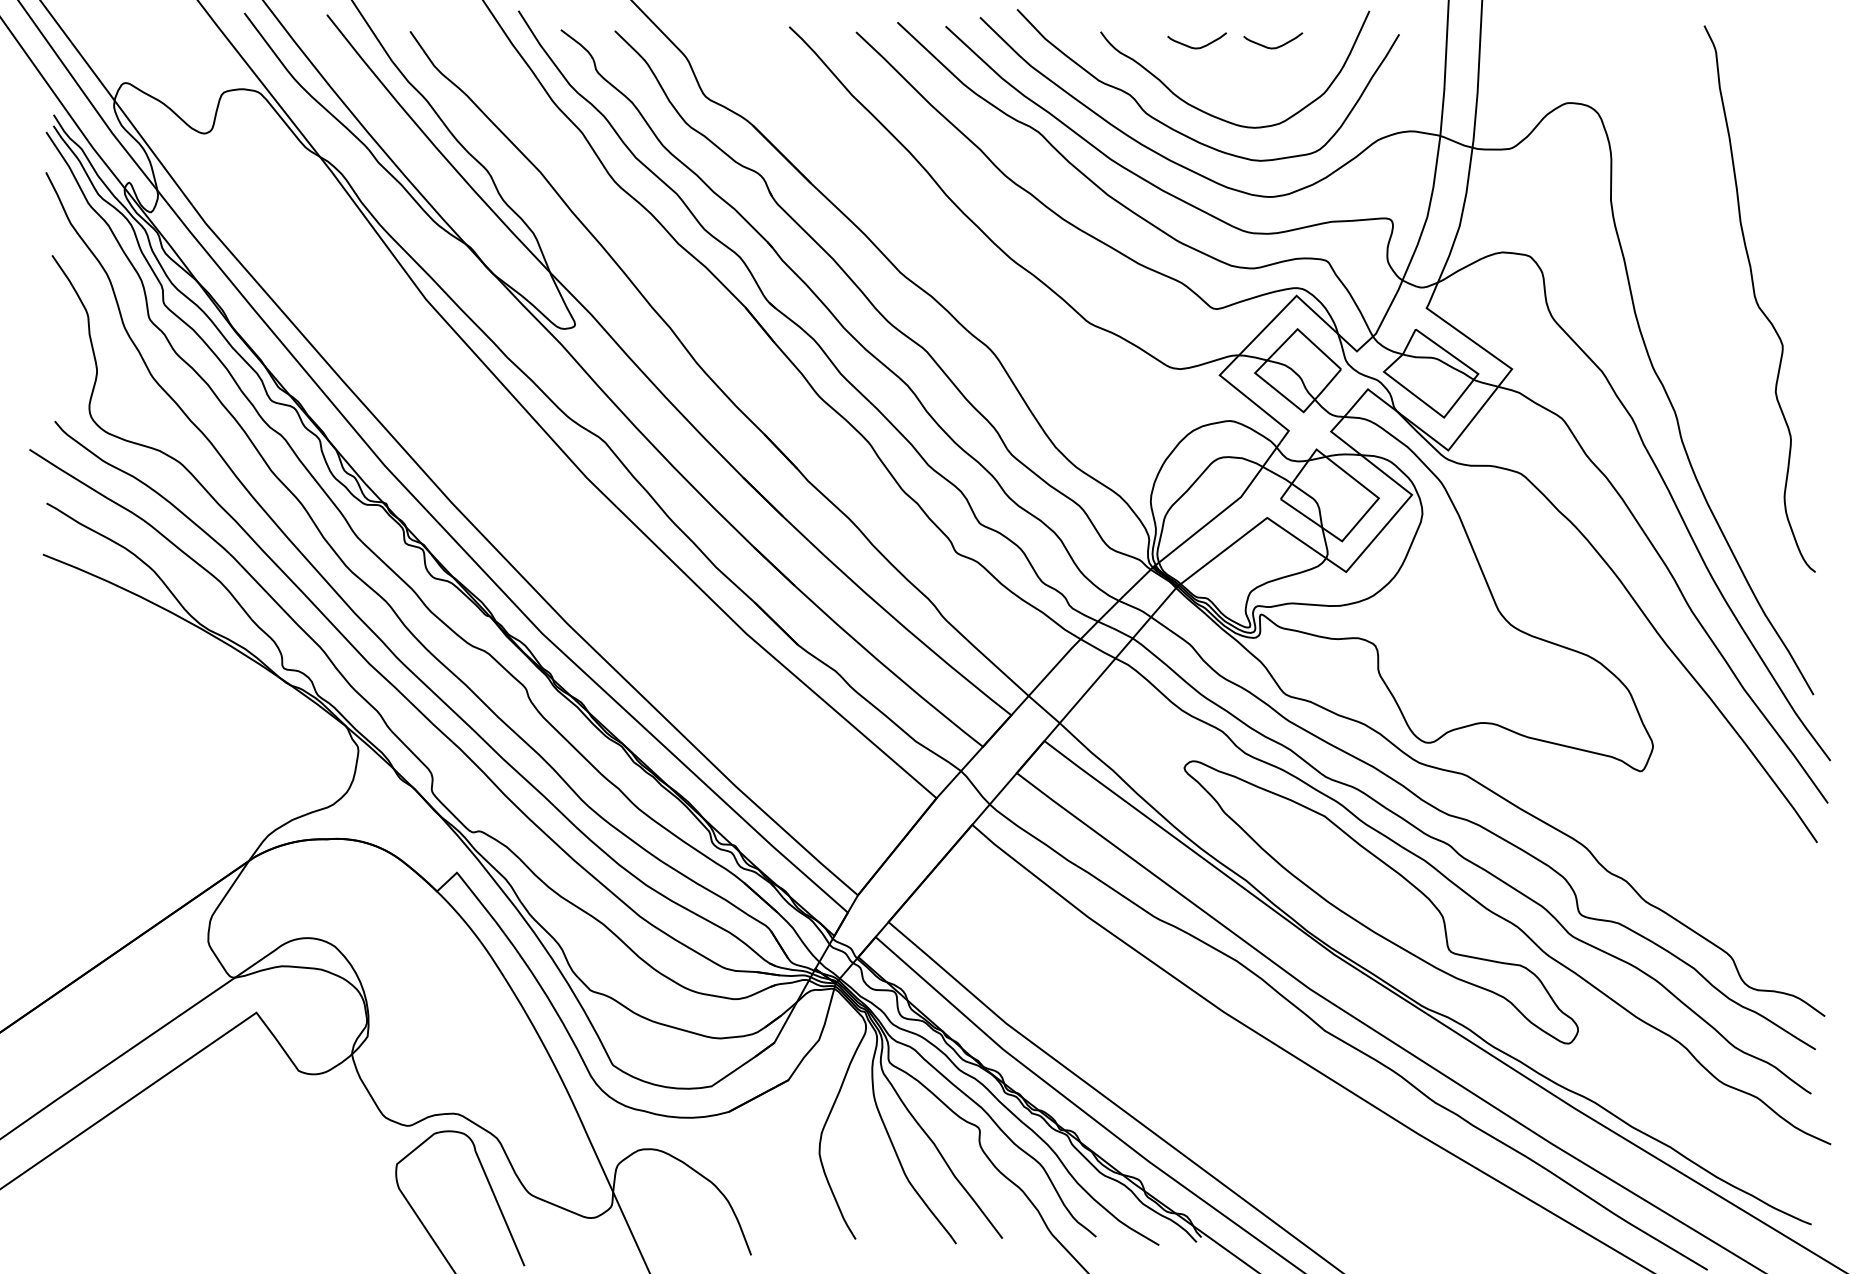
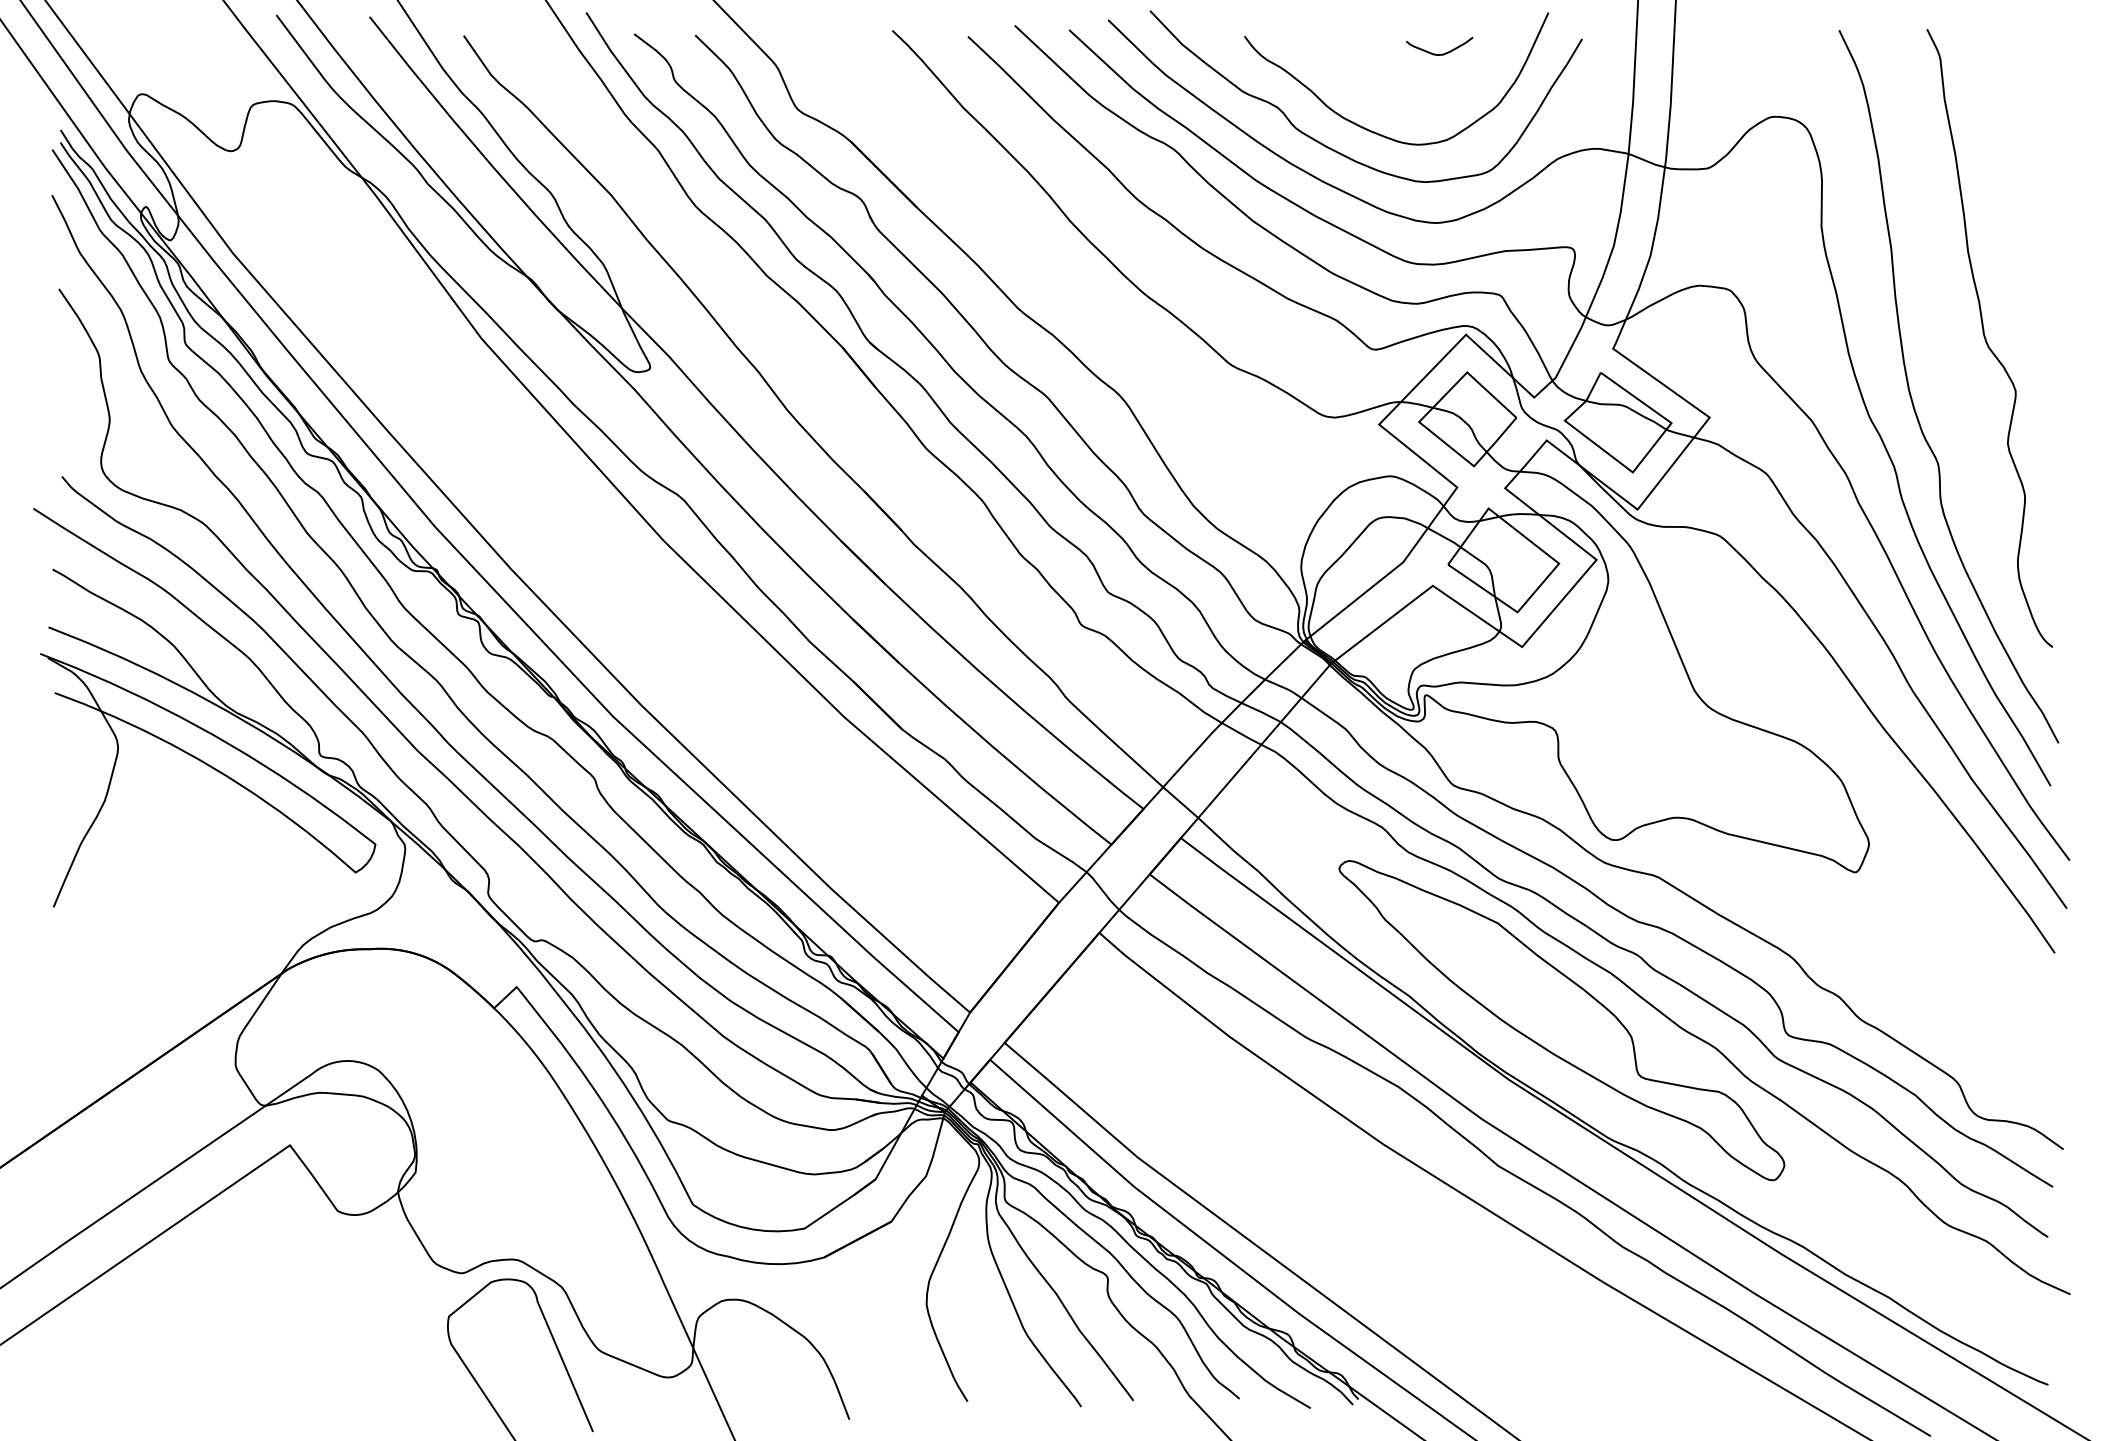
curve: (1198, 47) -> (1355, 53), removed
curve: (1690, 348) -> (1911, 394), added
part: (191, 682) -> (216, 771), added

